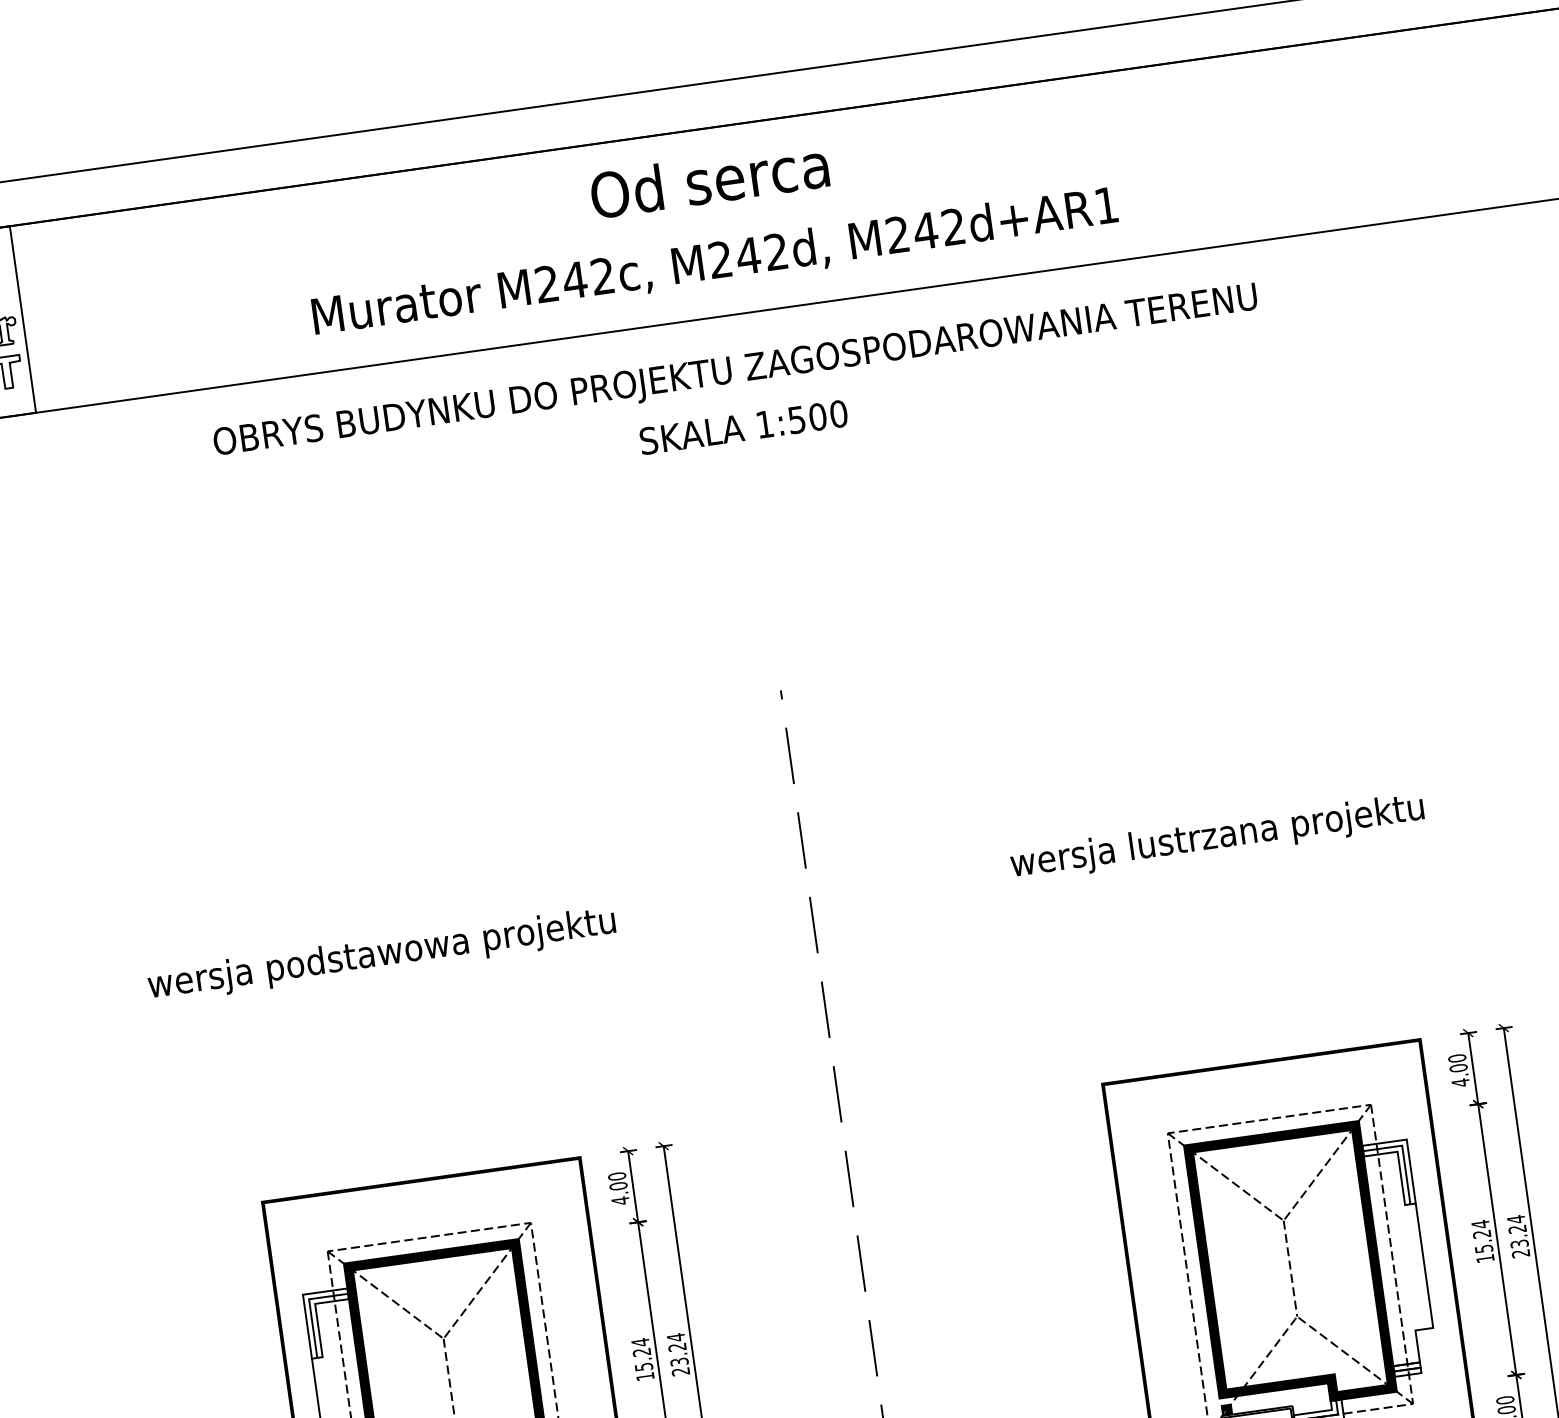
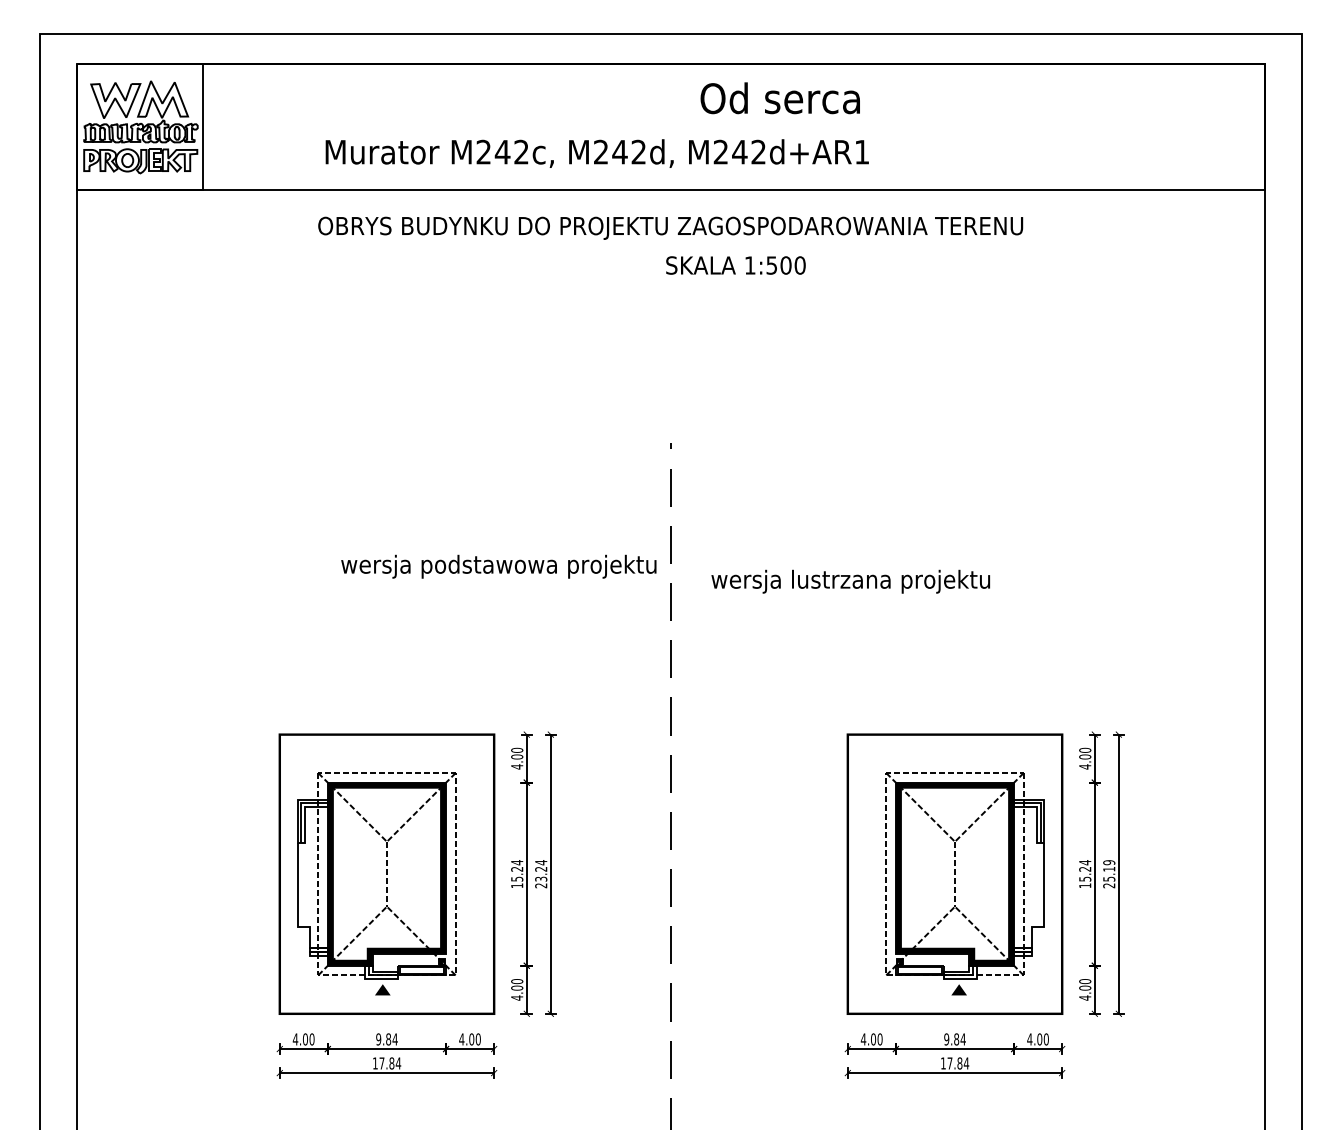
text: (708, 180) -> (779, 98), moved
text: (713, 262) -> (596, 153), moved
text: (743, 427) -> (735, 265), moved
text: (1217, 837) -> (850, 581), moved
text: (381, 954) -> (498, 566), moved
text: (1518, 1231) -> (1109, 870), 23.24 -> 25.19

